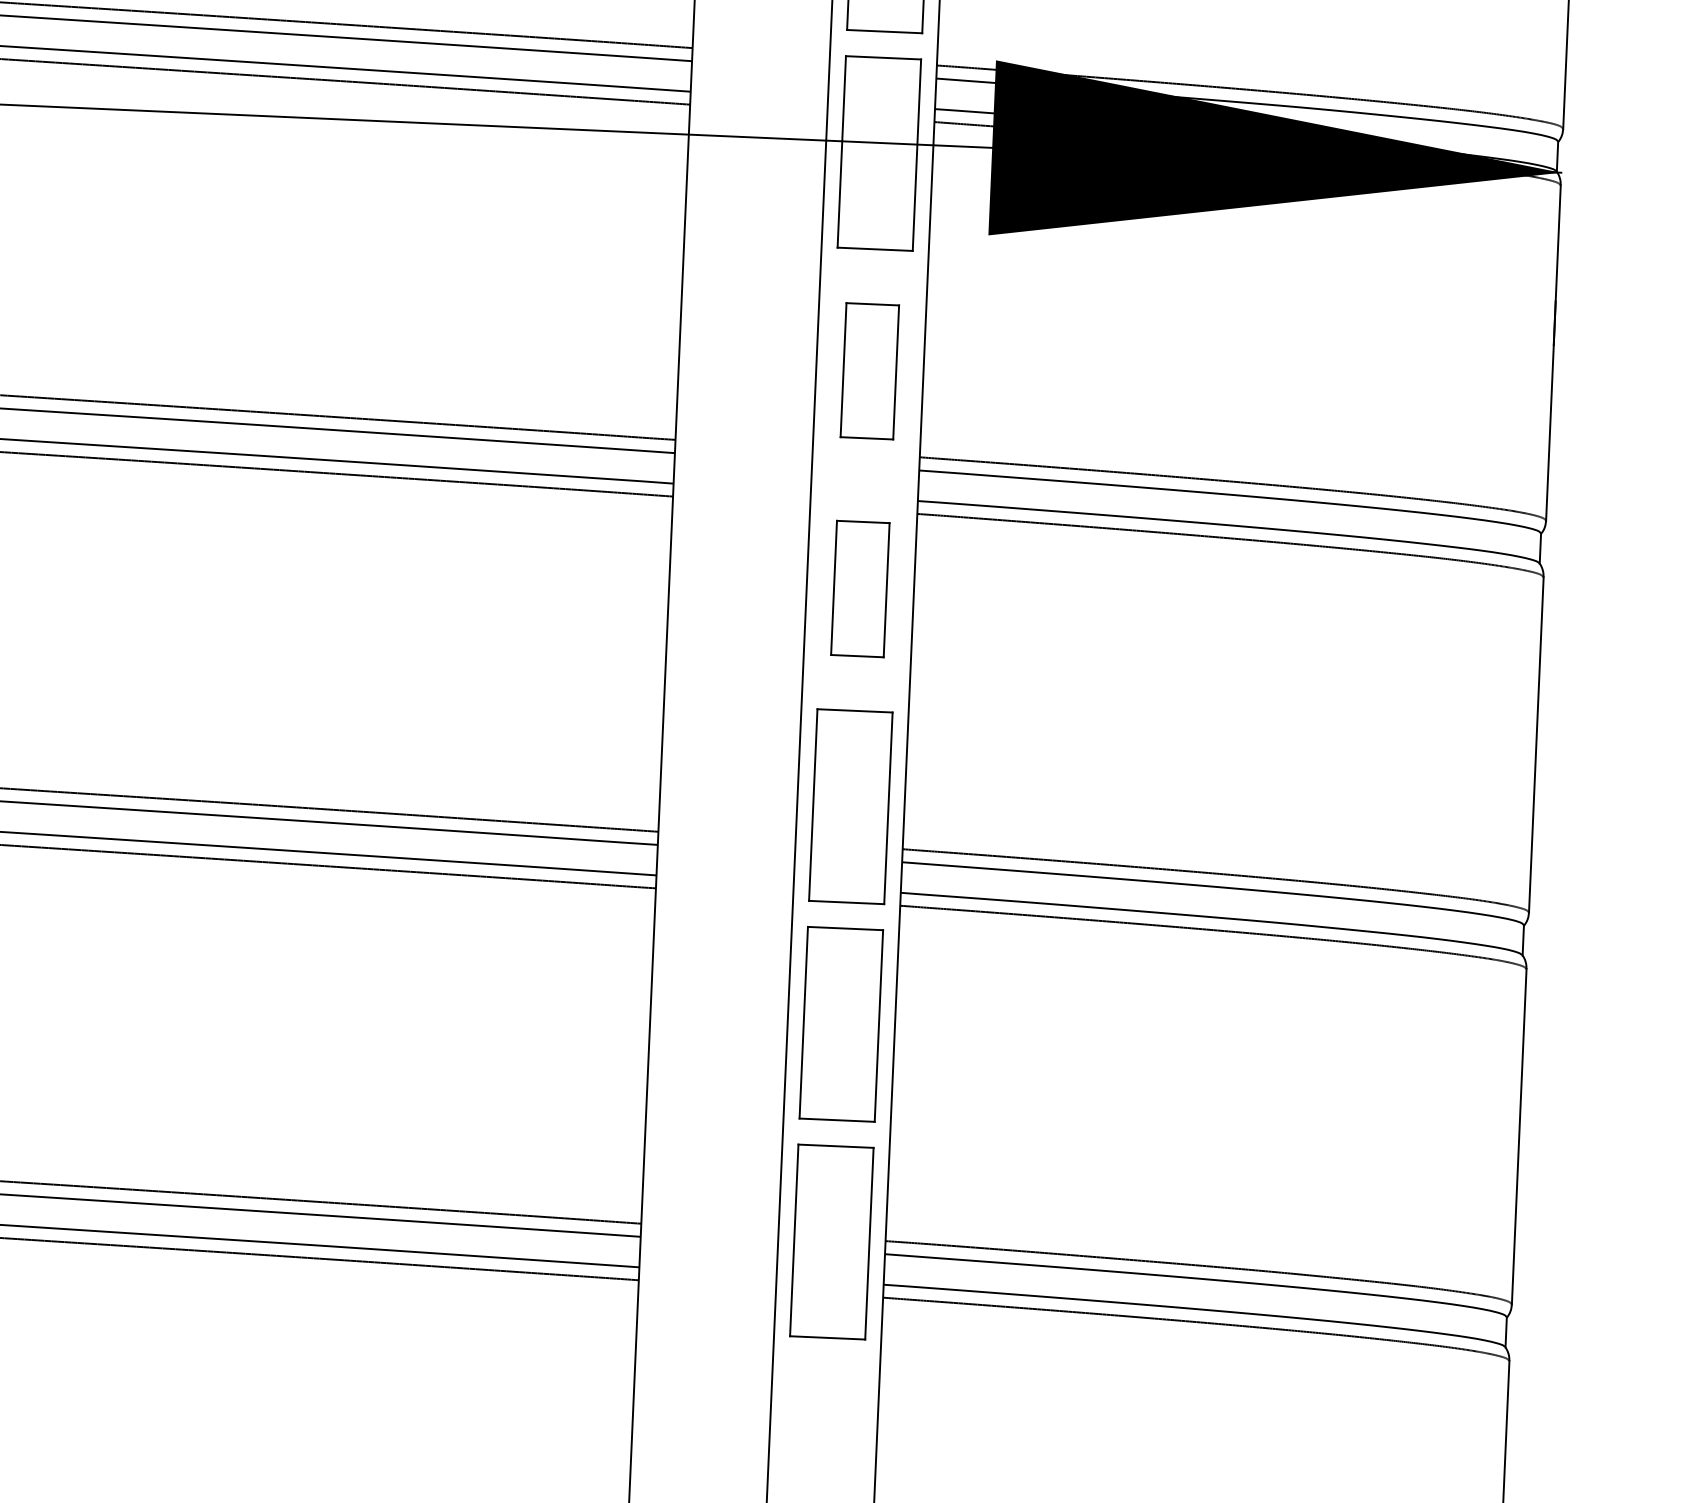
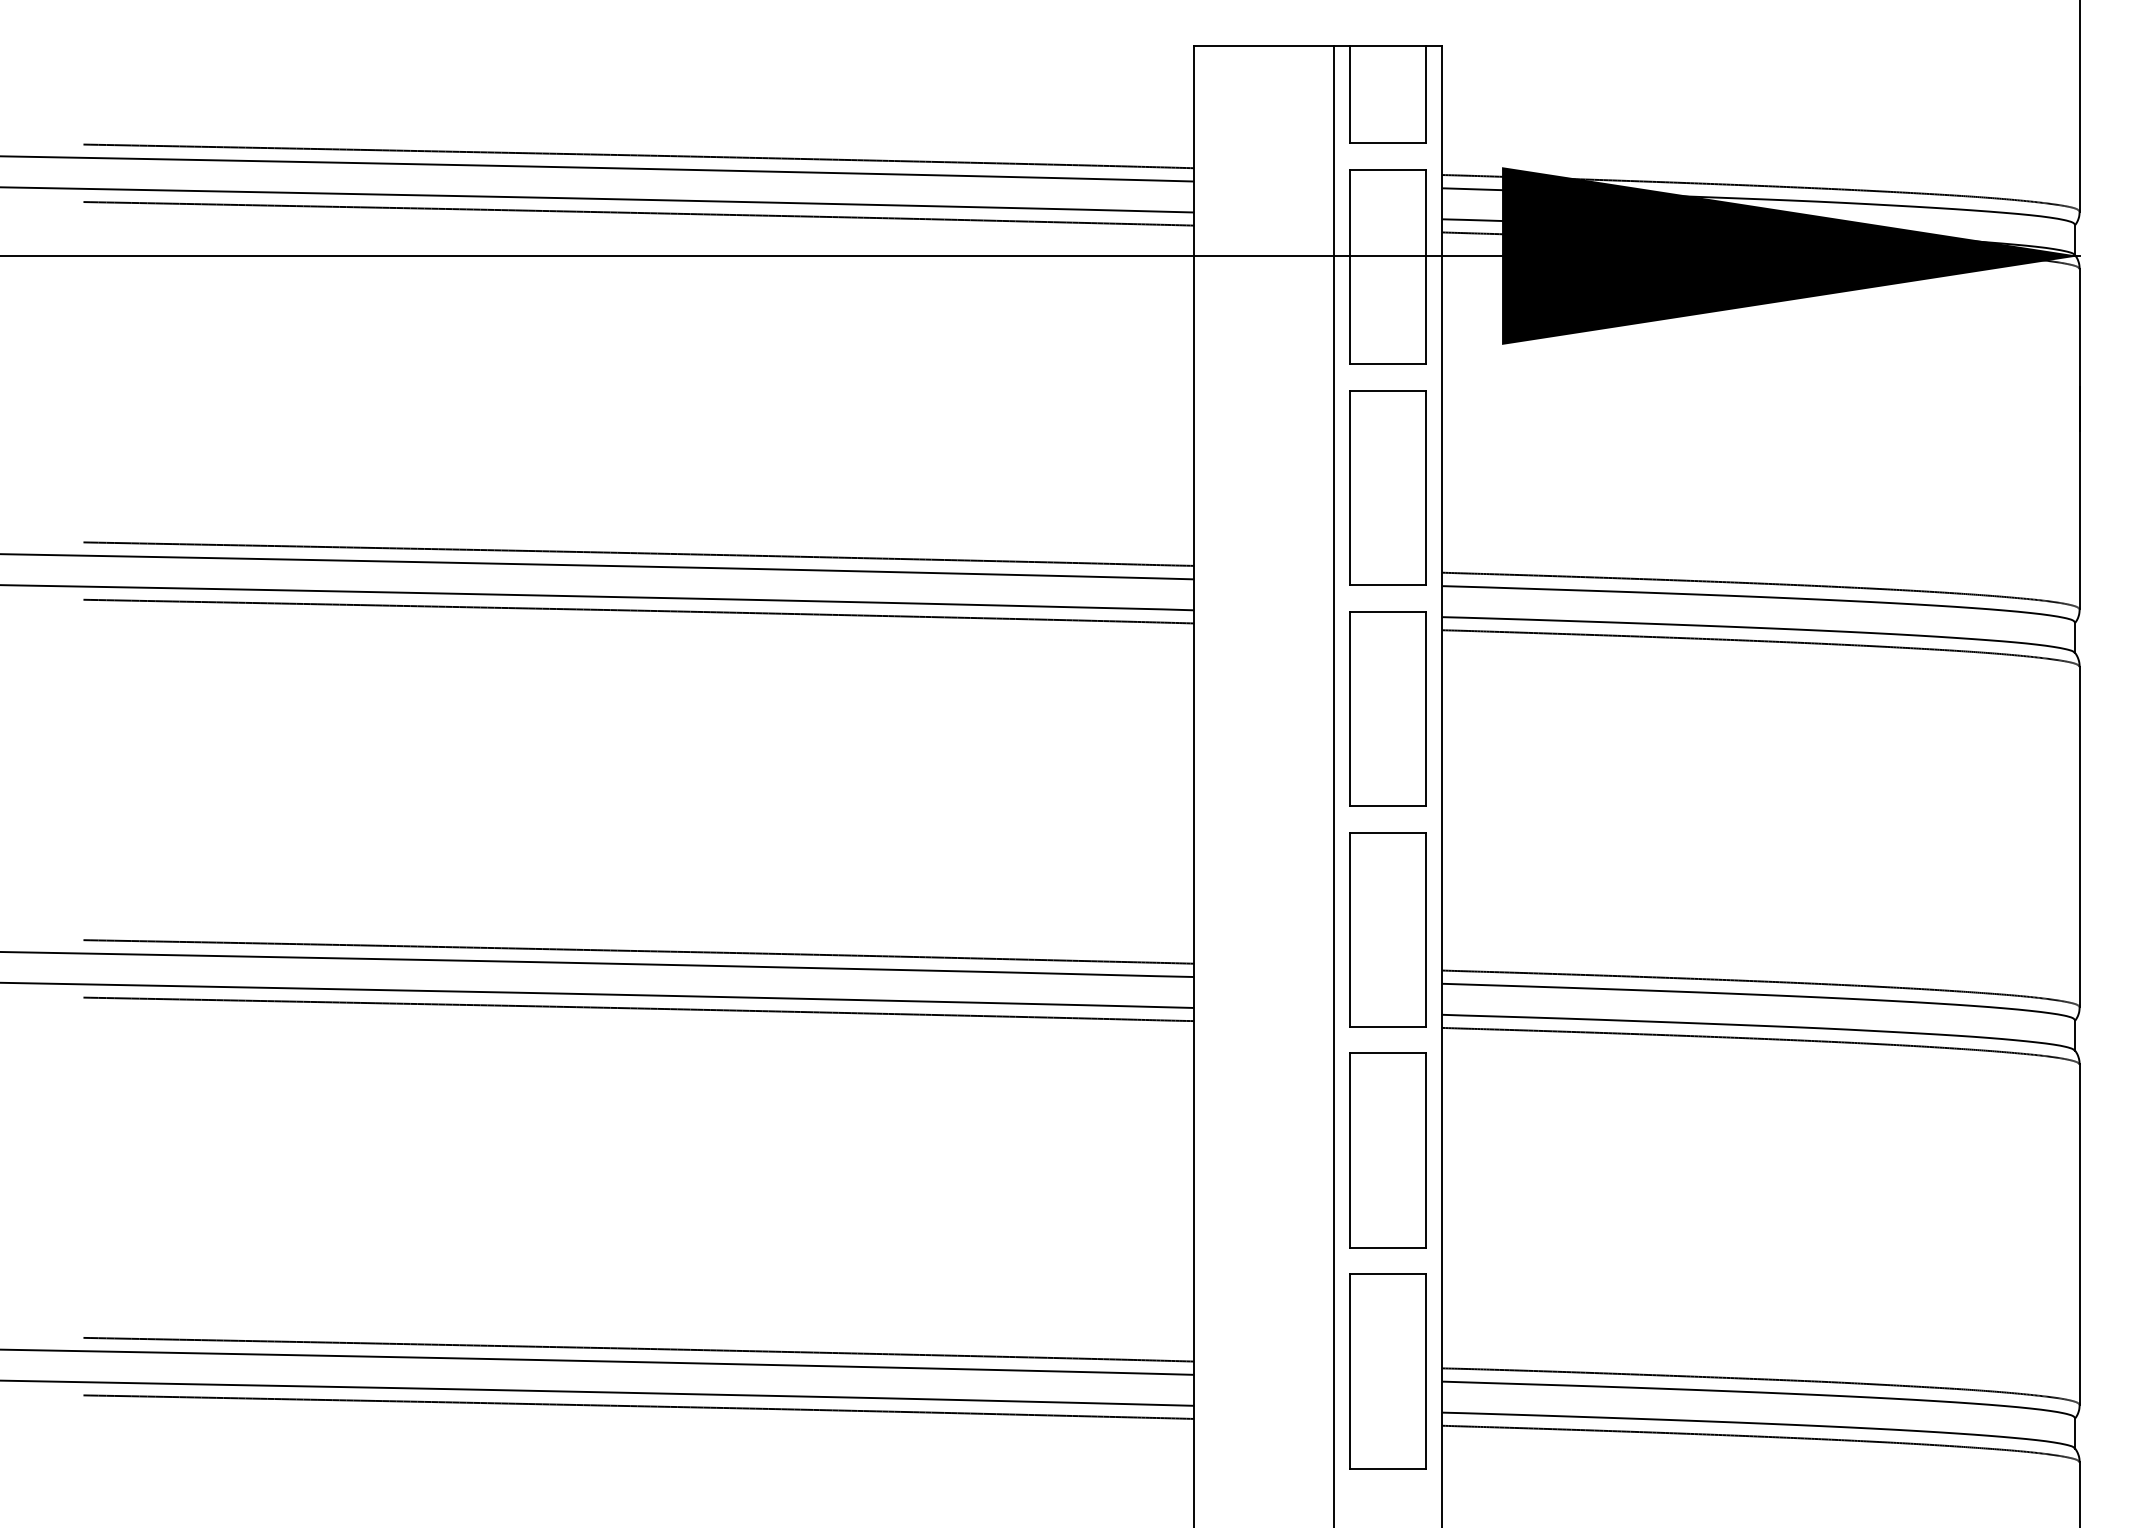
part: (869, 370) -> (1387, 487), size x1.43
part: (859, 588) -> (1387, 708), size x1.43

